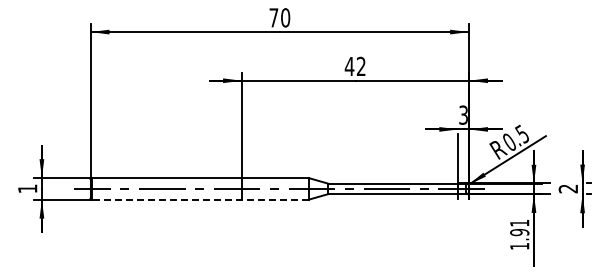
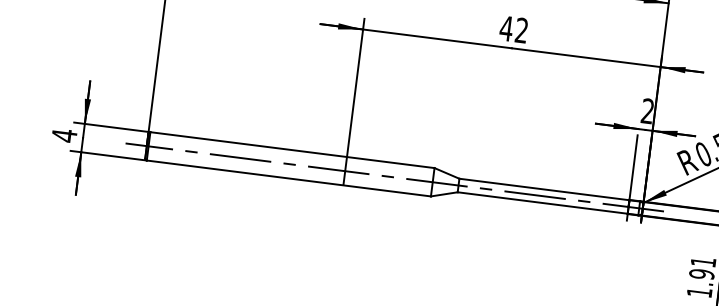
text: (463, 114) -> (647, 110), 3 -> 2
text: (27, 188) -> (64, 135), 1 -> 4
line: (199, 199) -> (287, 178), dashed -> solid

